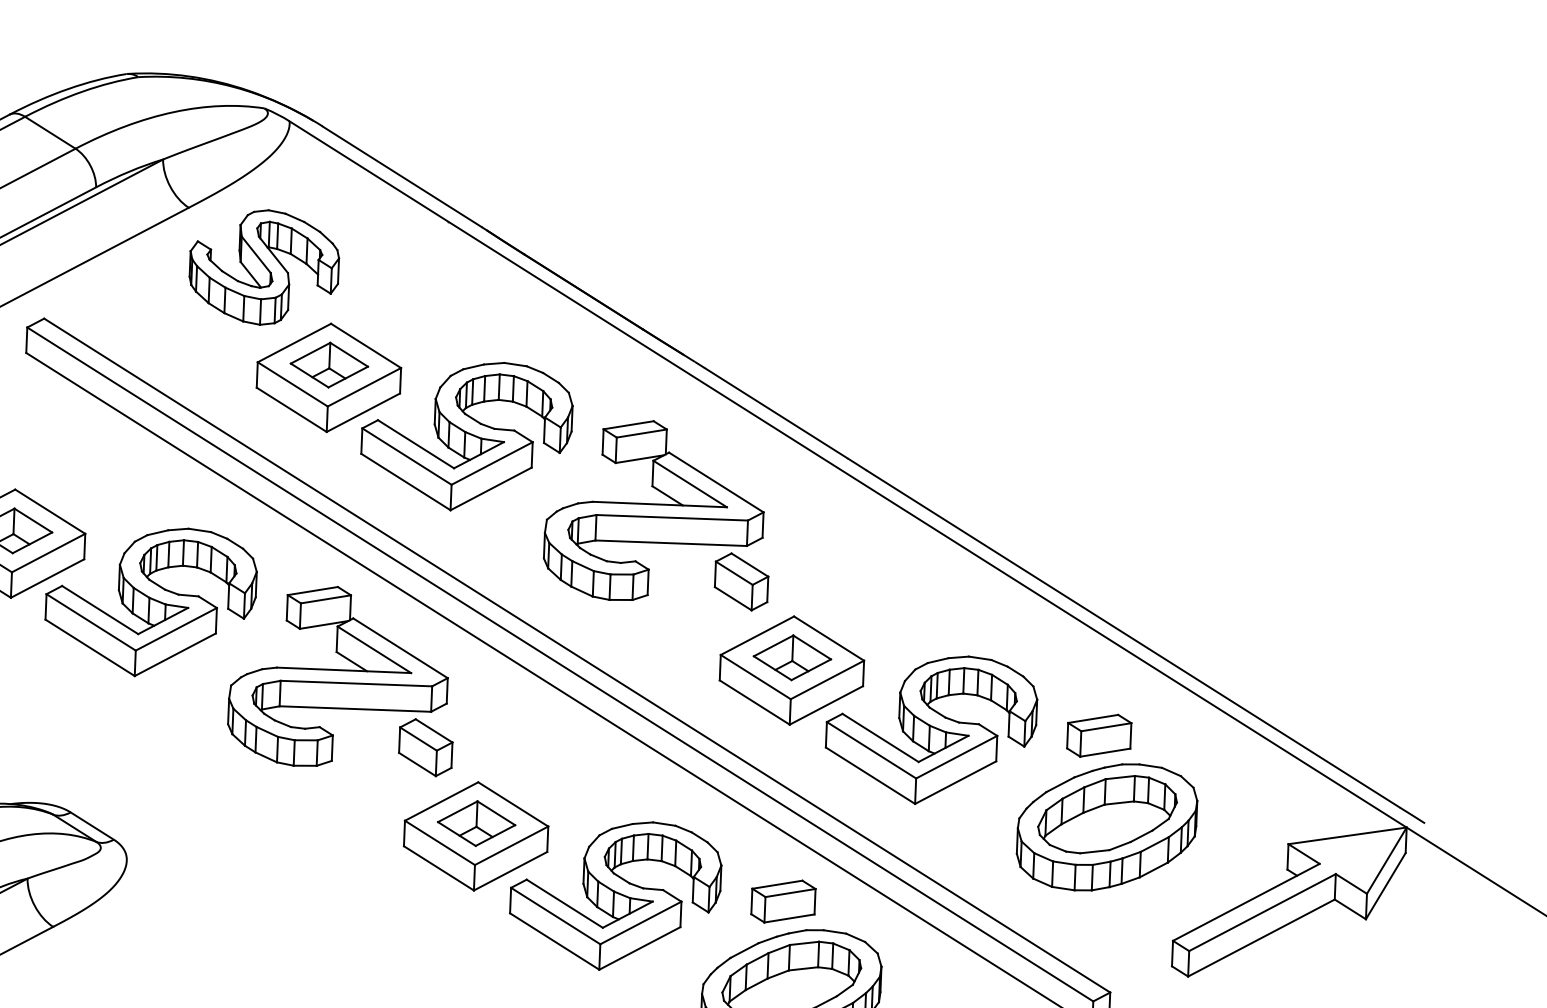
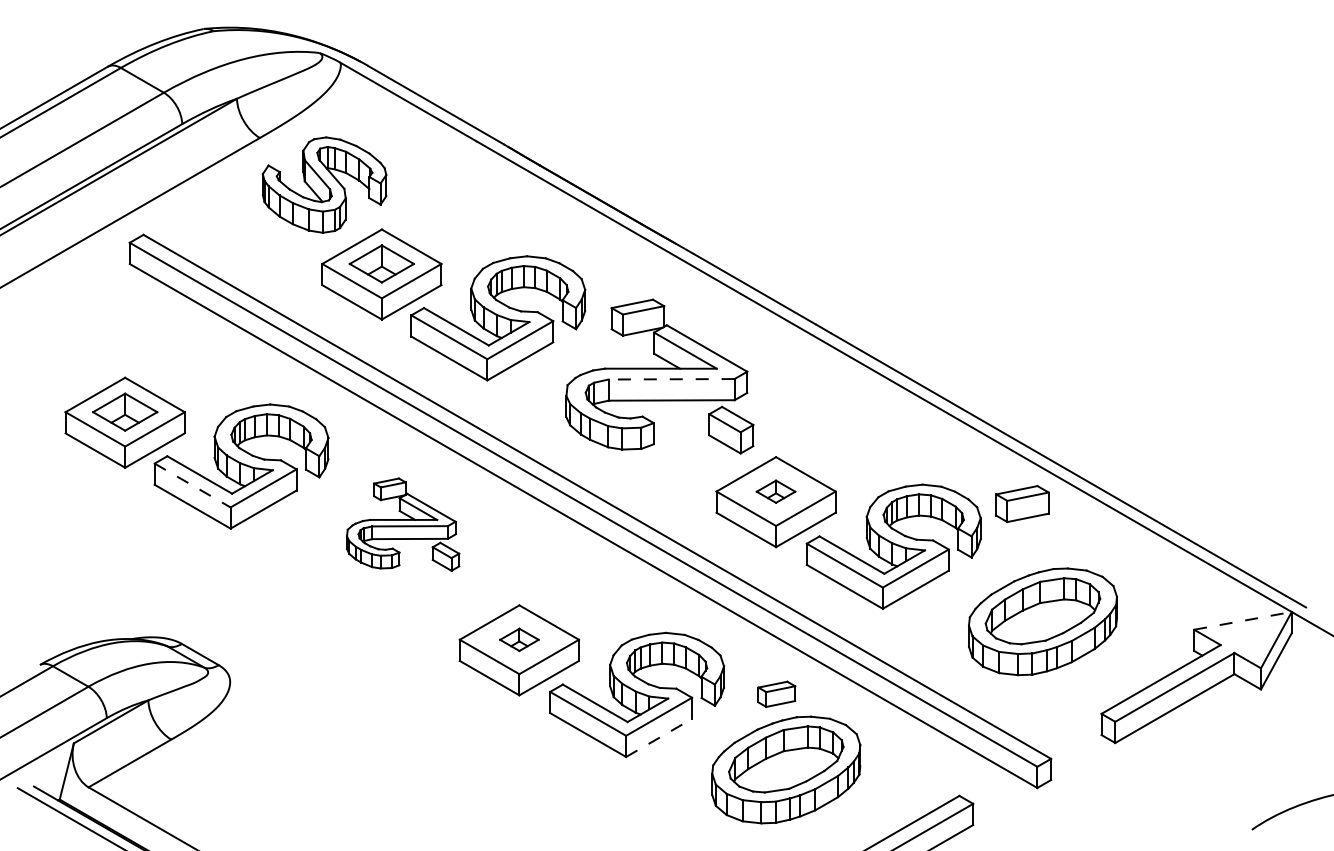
line: (672, 518) -> (671, 379), solid -> dashed
line: (90, 622) -> (192, 485), solid -> dashed
part: (791, 657) -> (775, 491), size x0.6
part: (341, 679) -> (402, 524), size x0.6
part: (1099, 736) -> (1022, 504), moved
part: (476, 823) -> (519, 639), size x0.6
line: (1347, 835) -> (1242, 620), solid -> dashed
part: (783, 901) -> (776, 694), size x0.7
line: (640, 947) -> (659, 737), solid -> dashed

